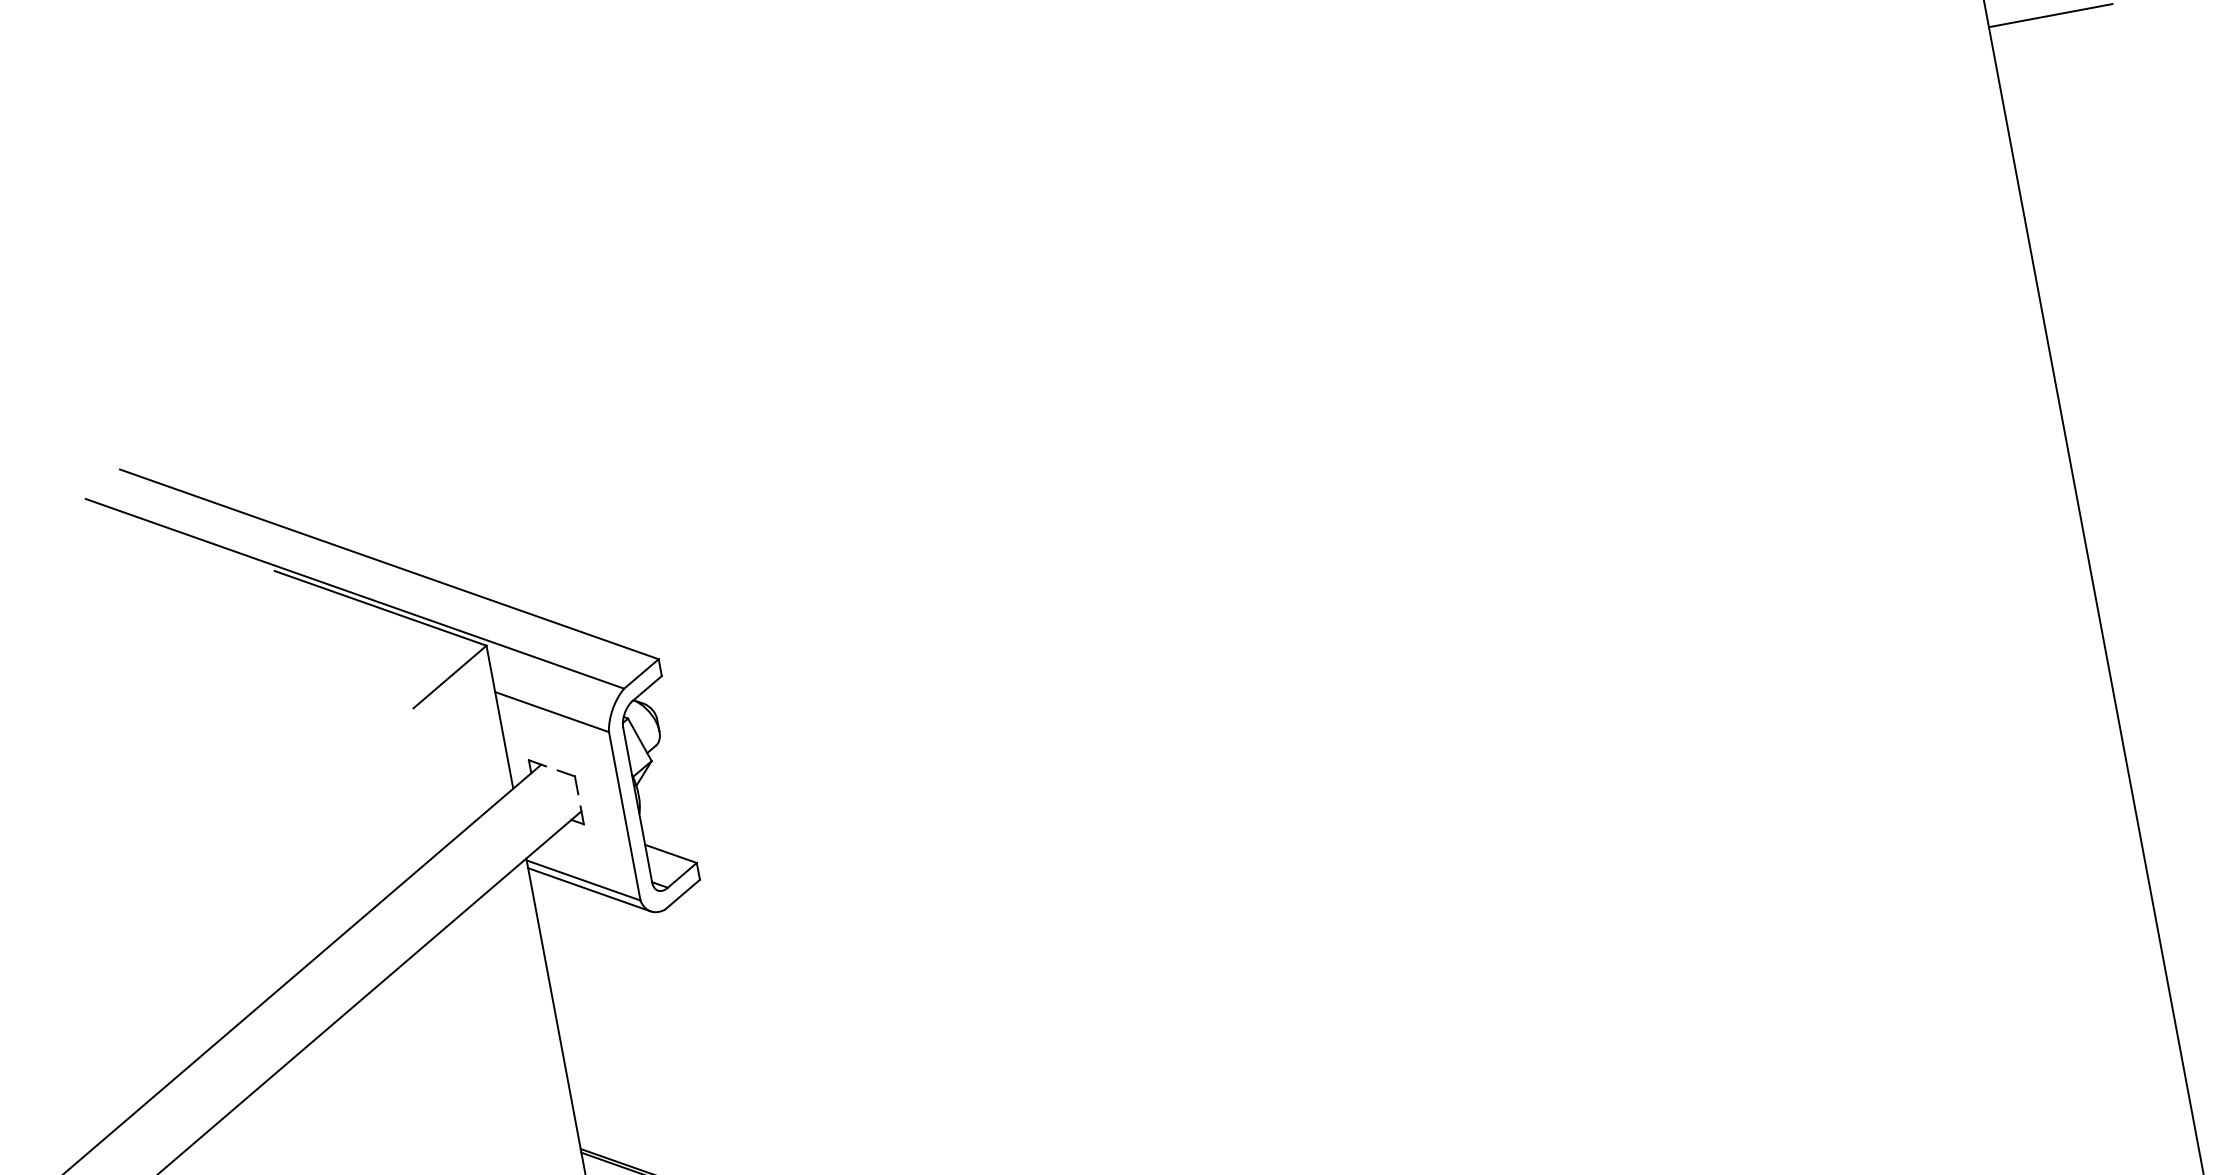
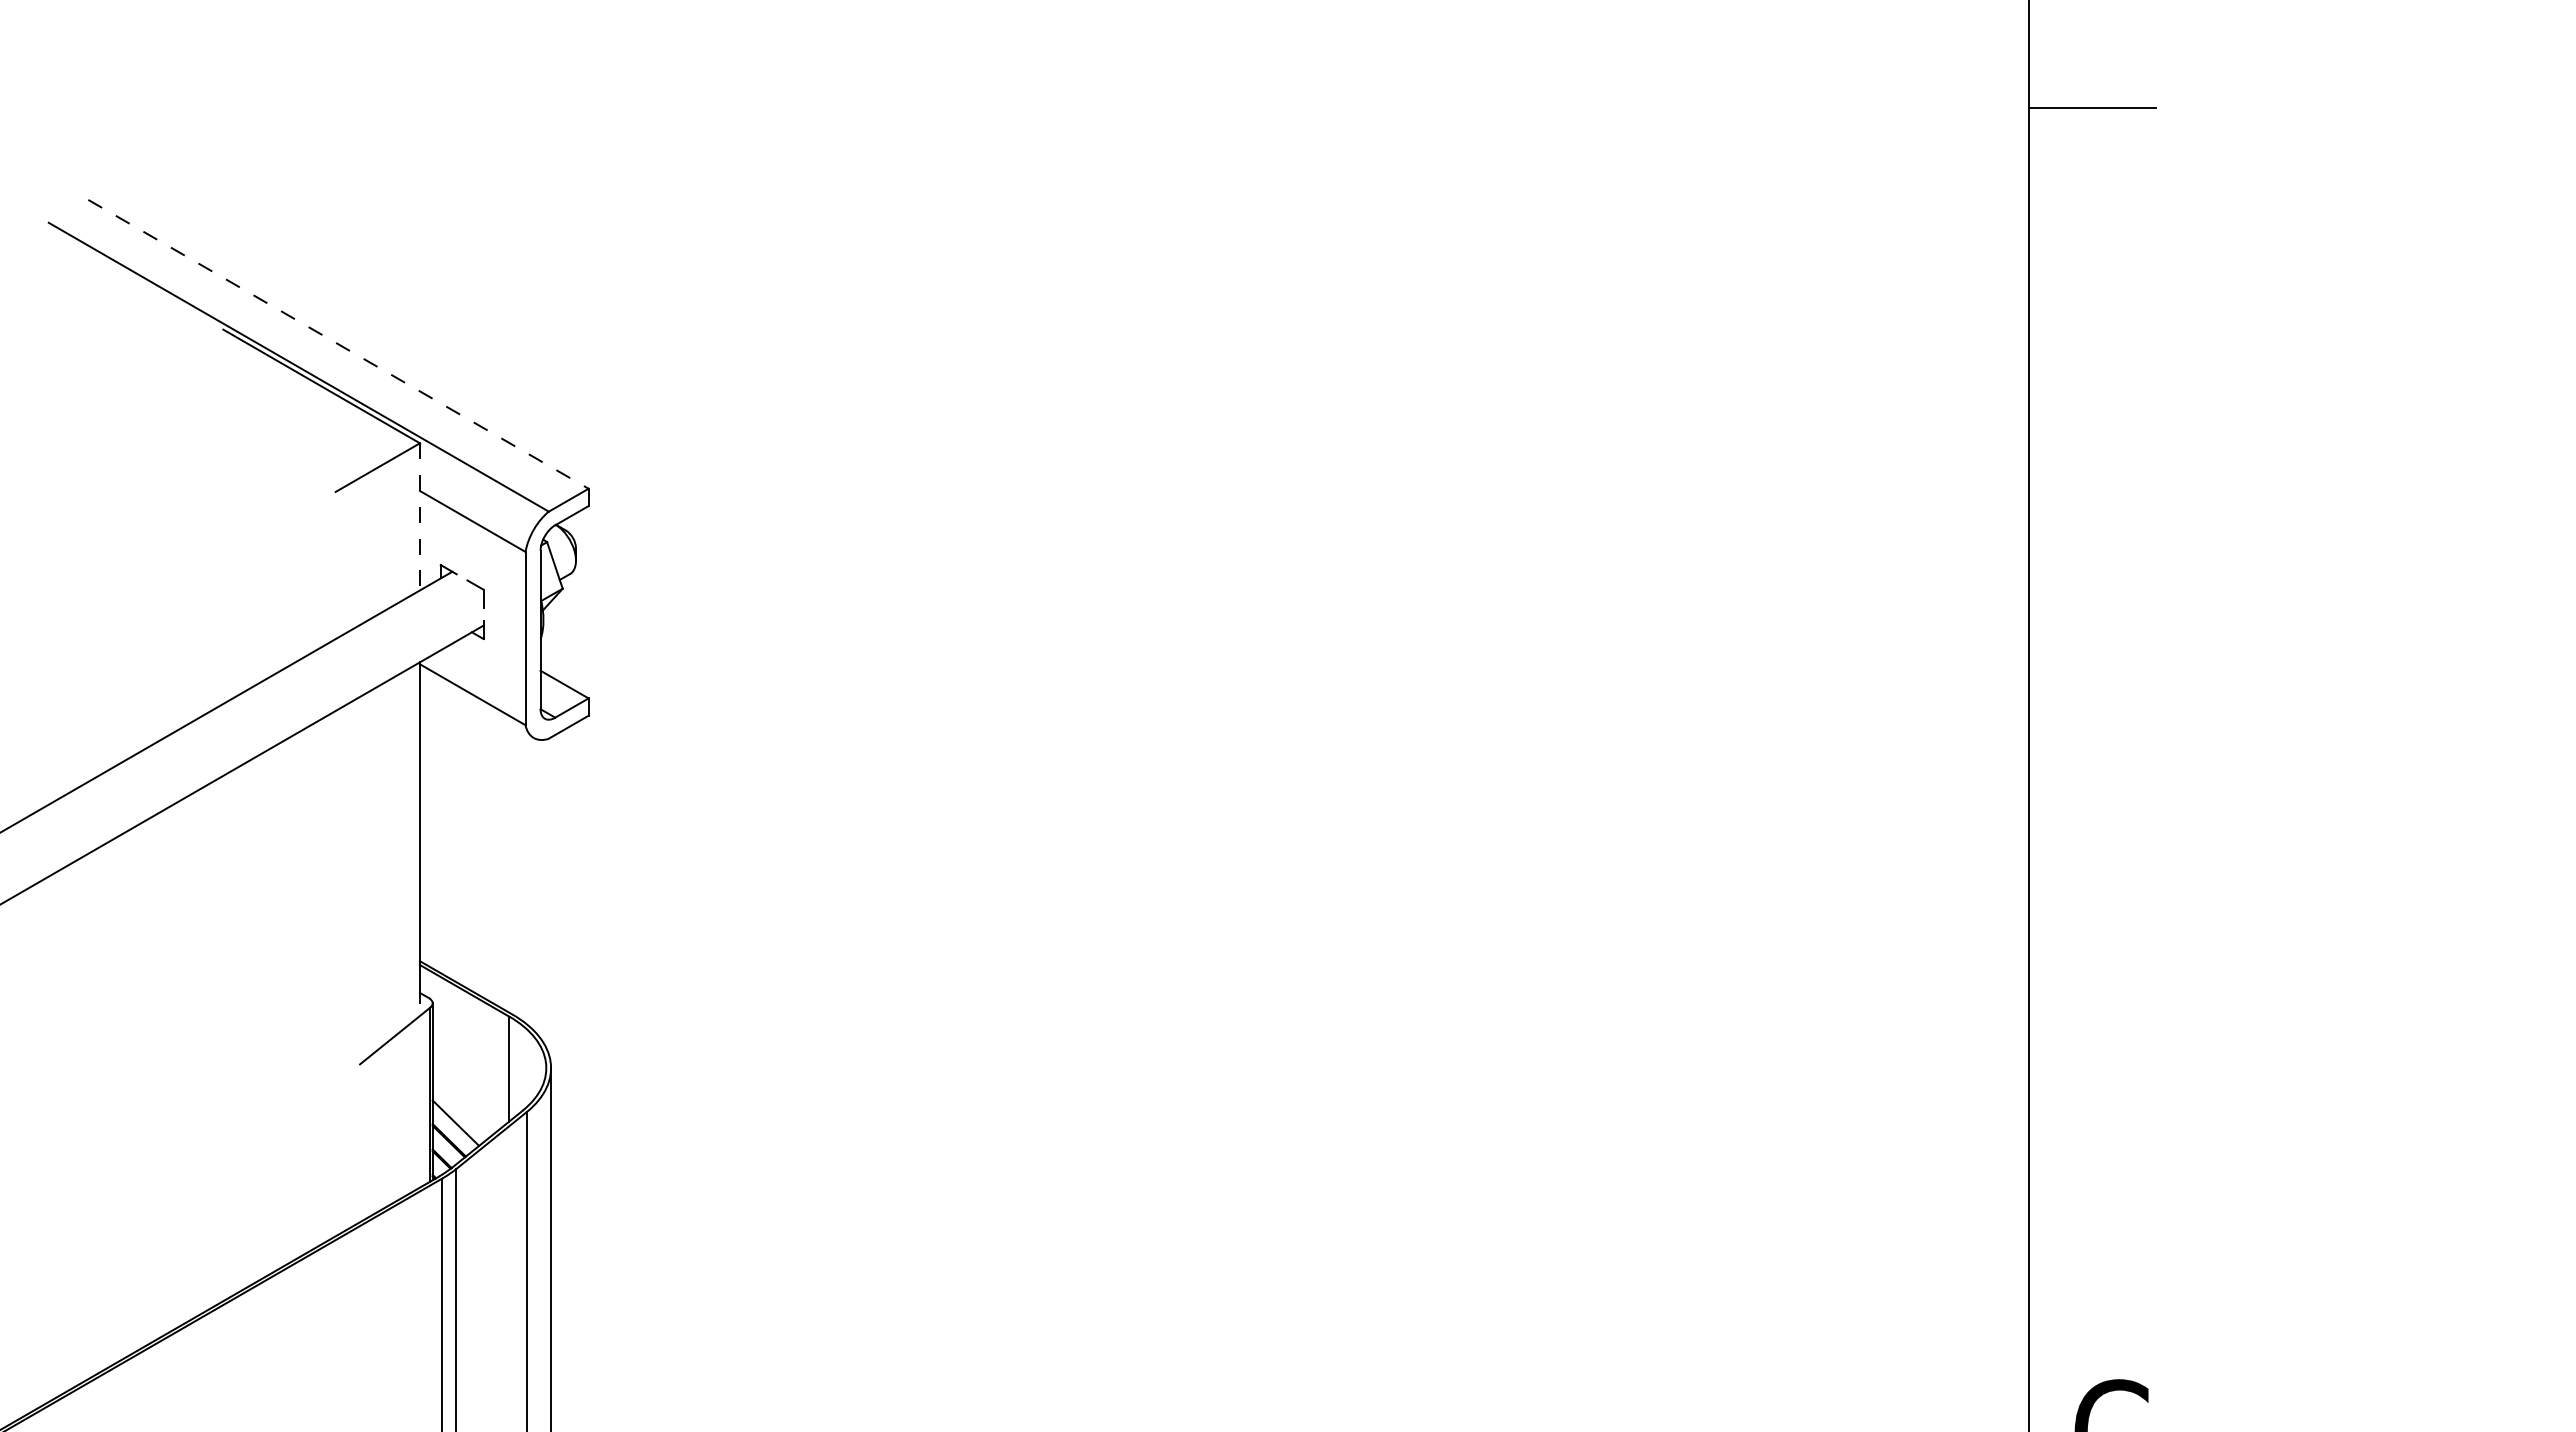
line: (389, 564) -> (338, 344), solid -> dashed
line: (499, 716) -> (419, 516), solid -> dashed
line: (589, 890) -> (476, 705), removed

